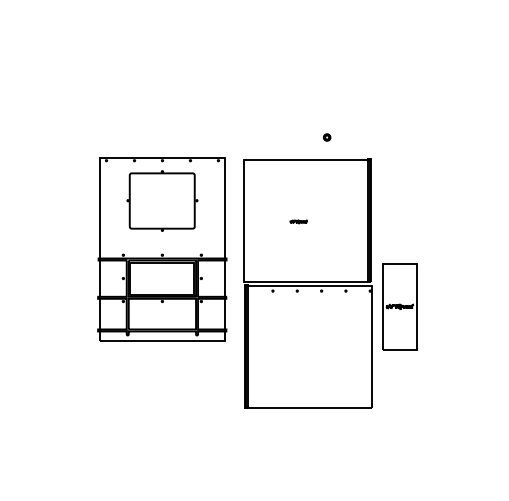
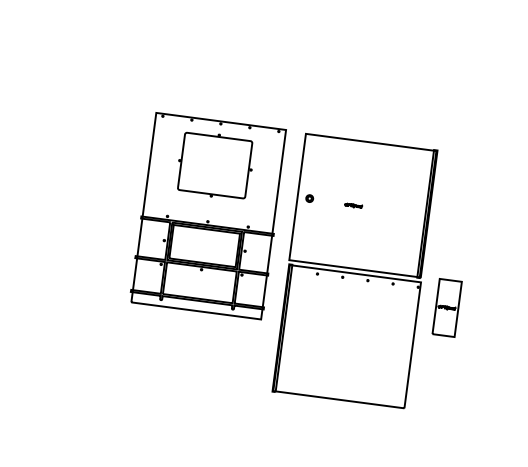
part: (327, 137) -> (310, 198), moved
part: (400, 307) -> (447, 308), size x0.62

